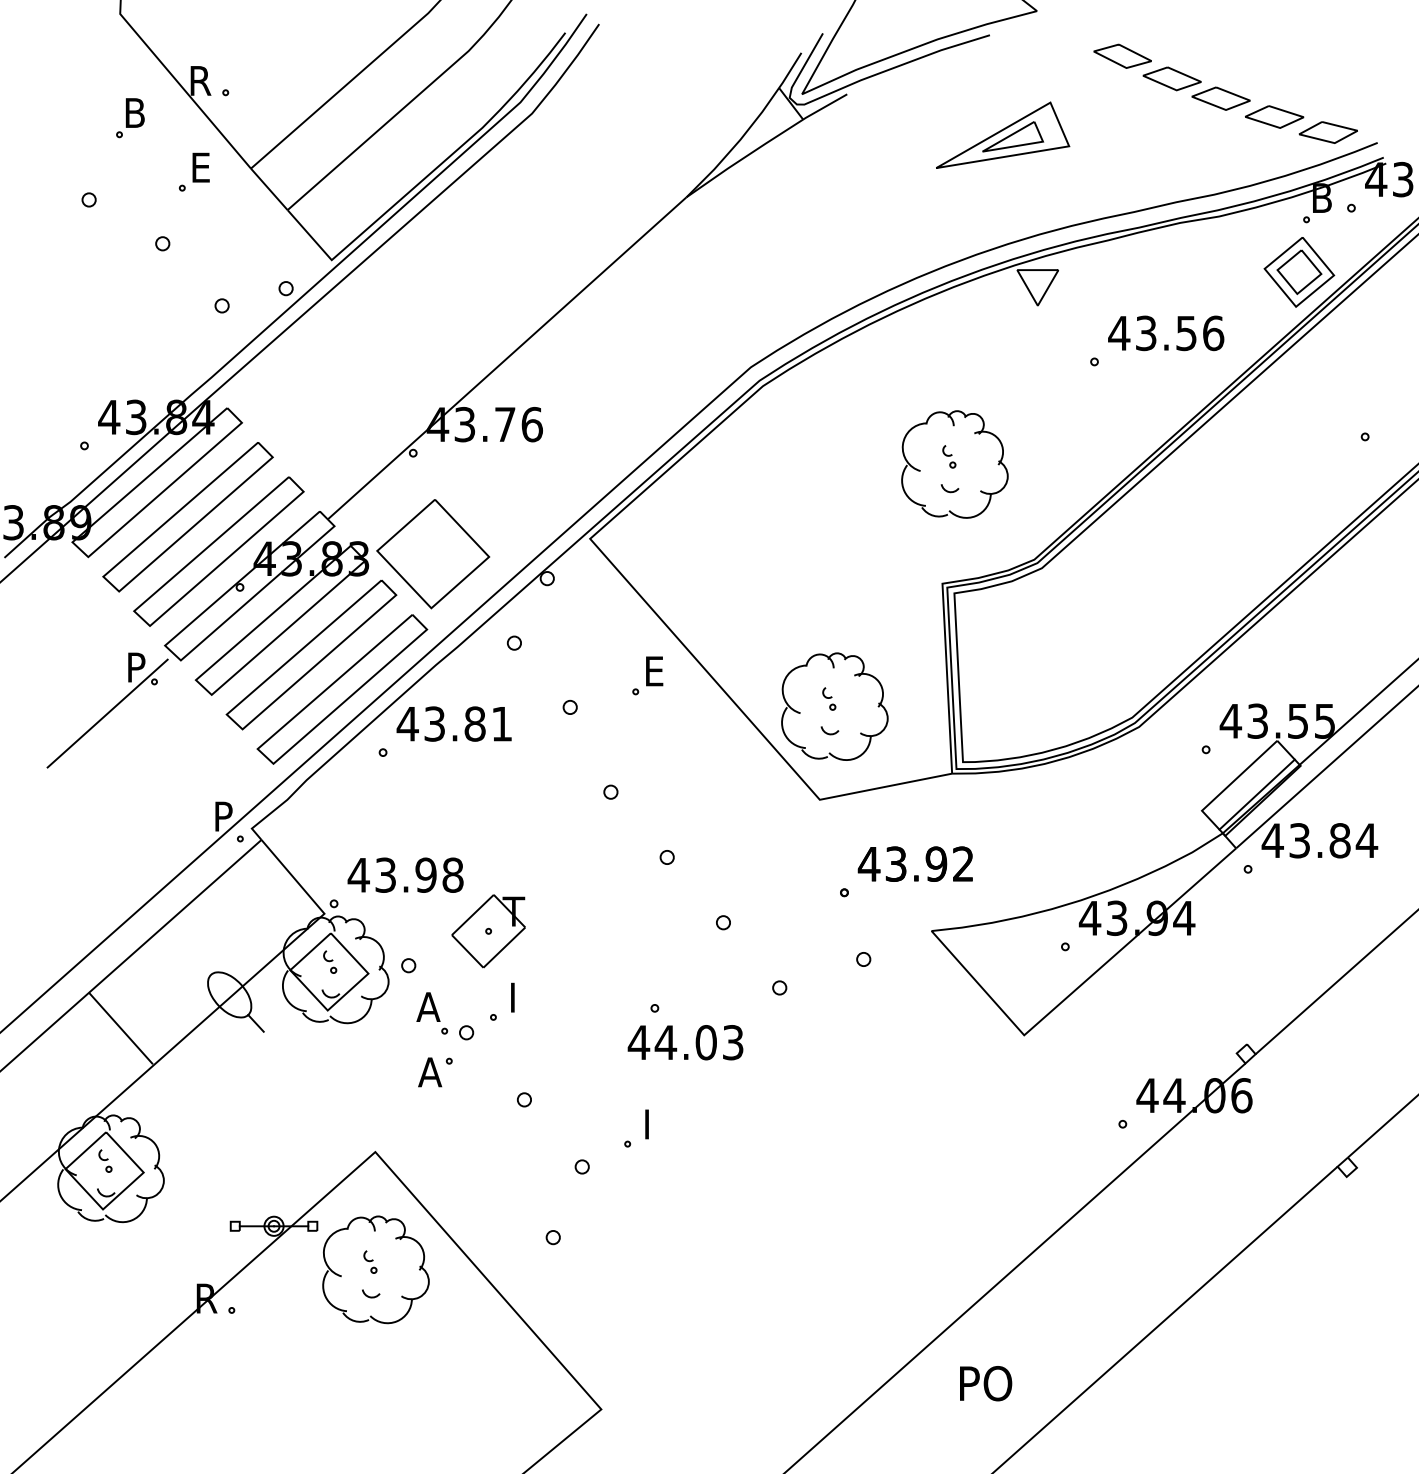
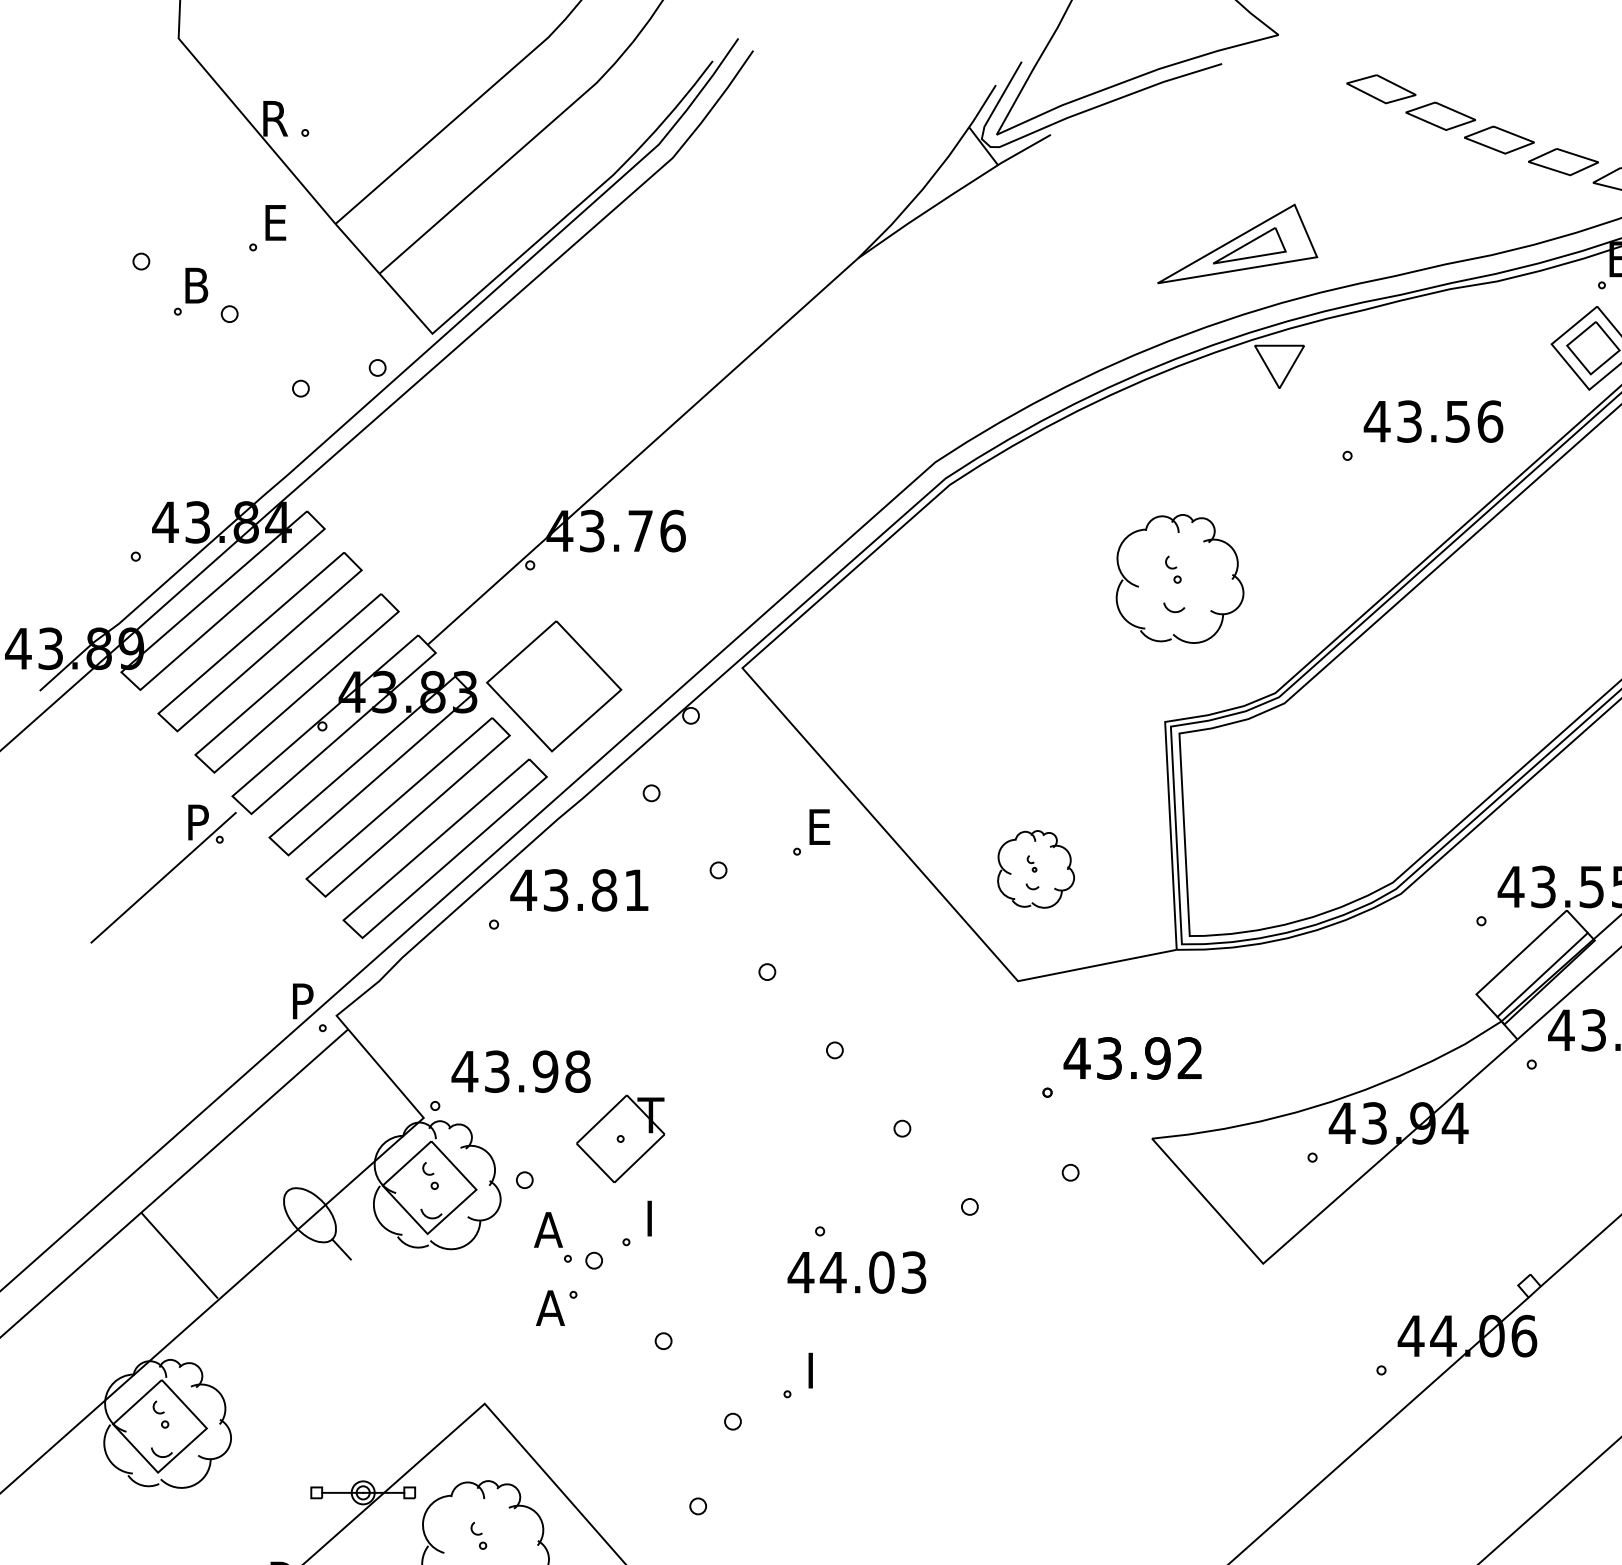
part: (130, 118) -> (191, 292), moved
part: (1003, 134) -> (1238, 243), moved
part: (834, 706) -> (1035, 869), size x0.6

